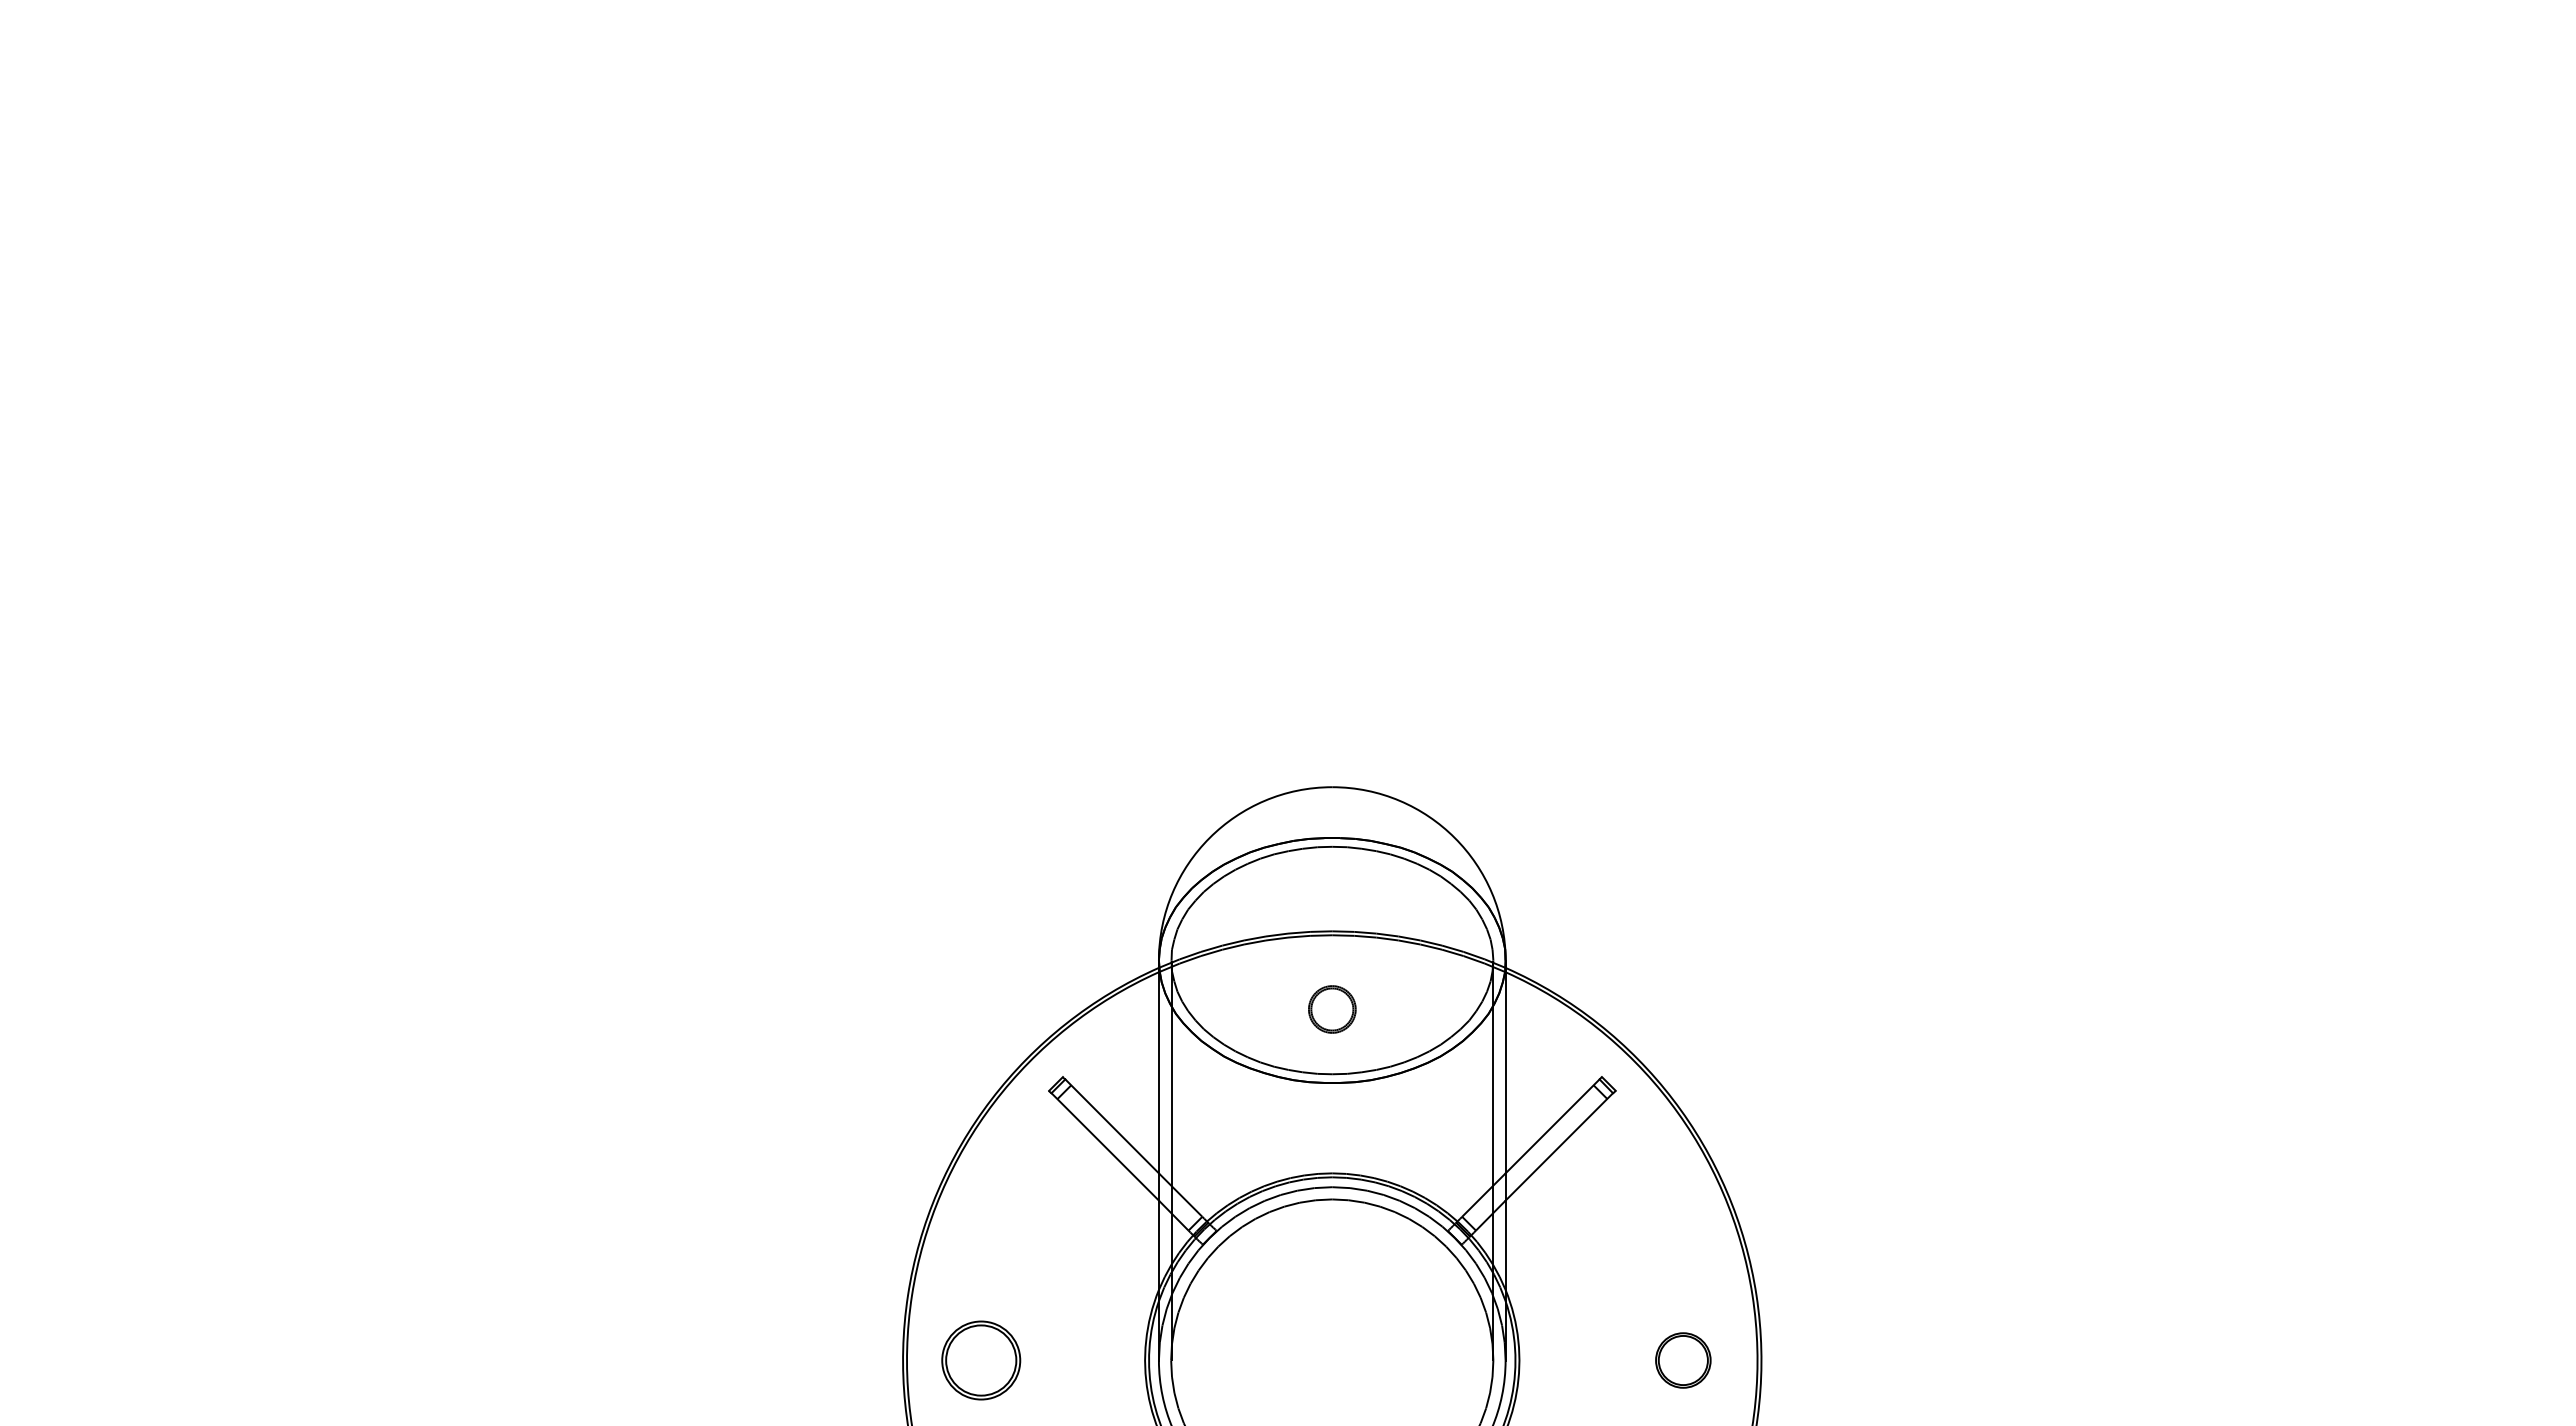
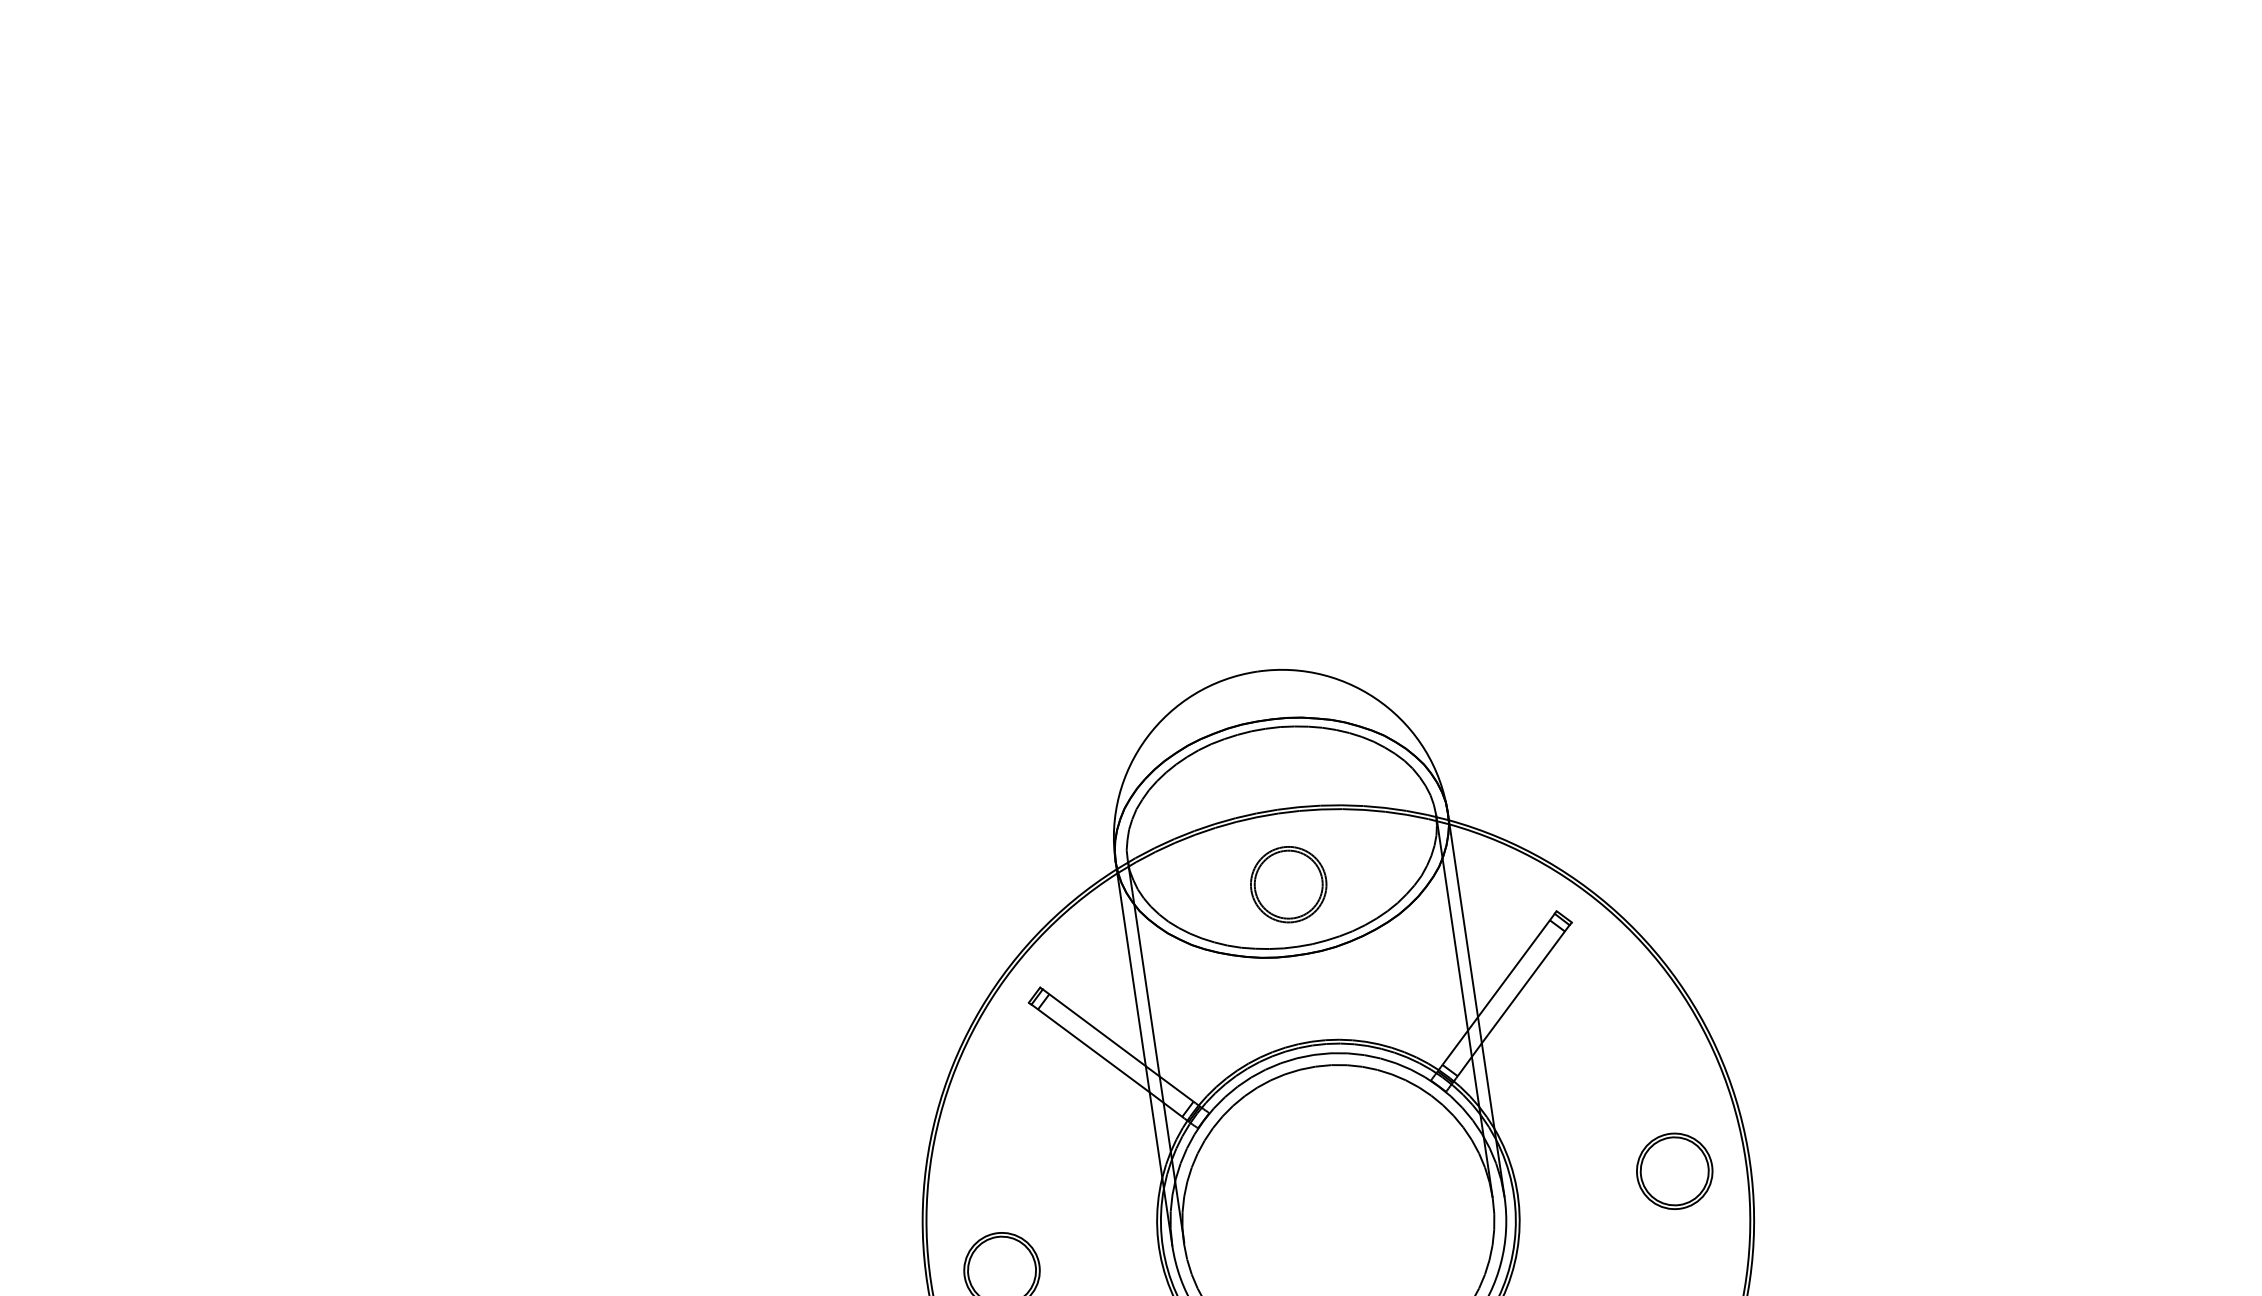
part: (1332, 1009) -> (1288, 884), size x1.67
part: (1683, 1360) -> (1674, 1171), size x1.43

